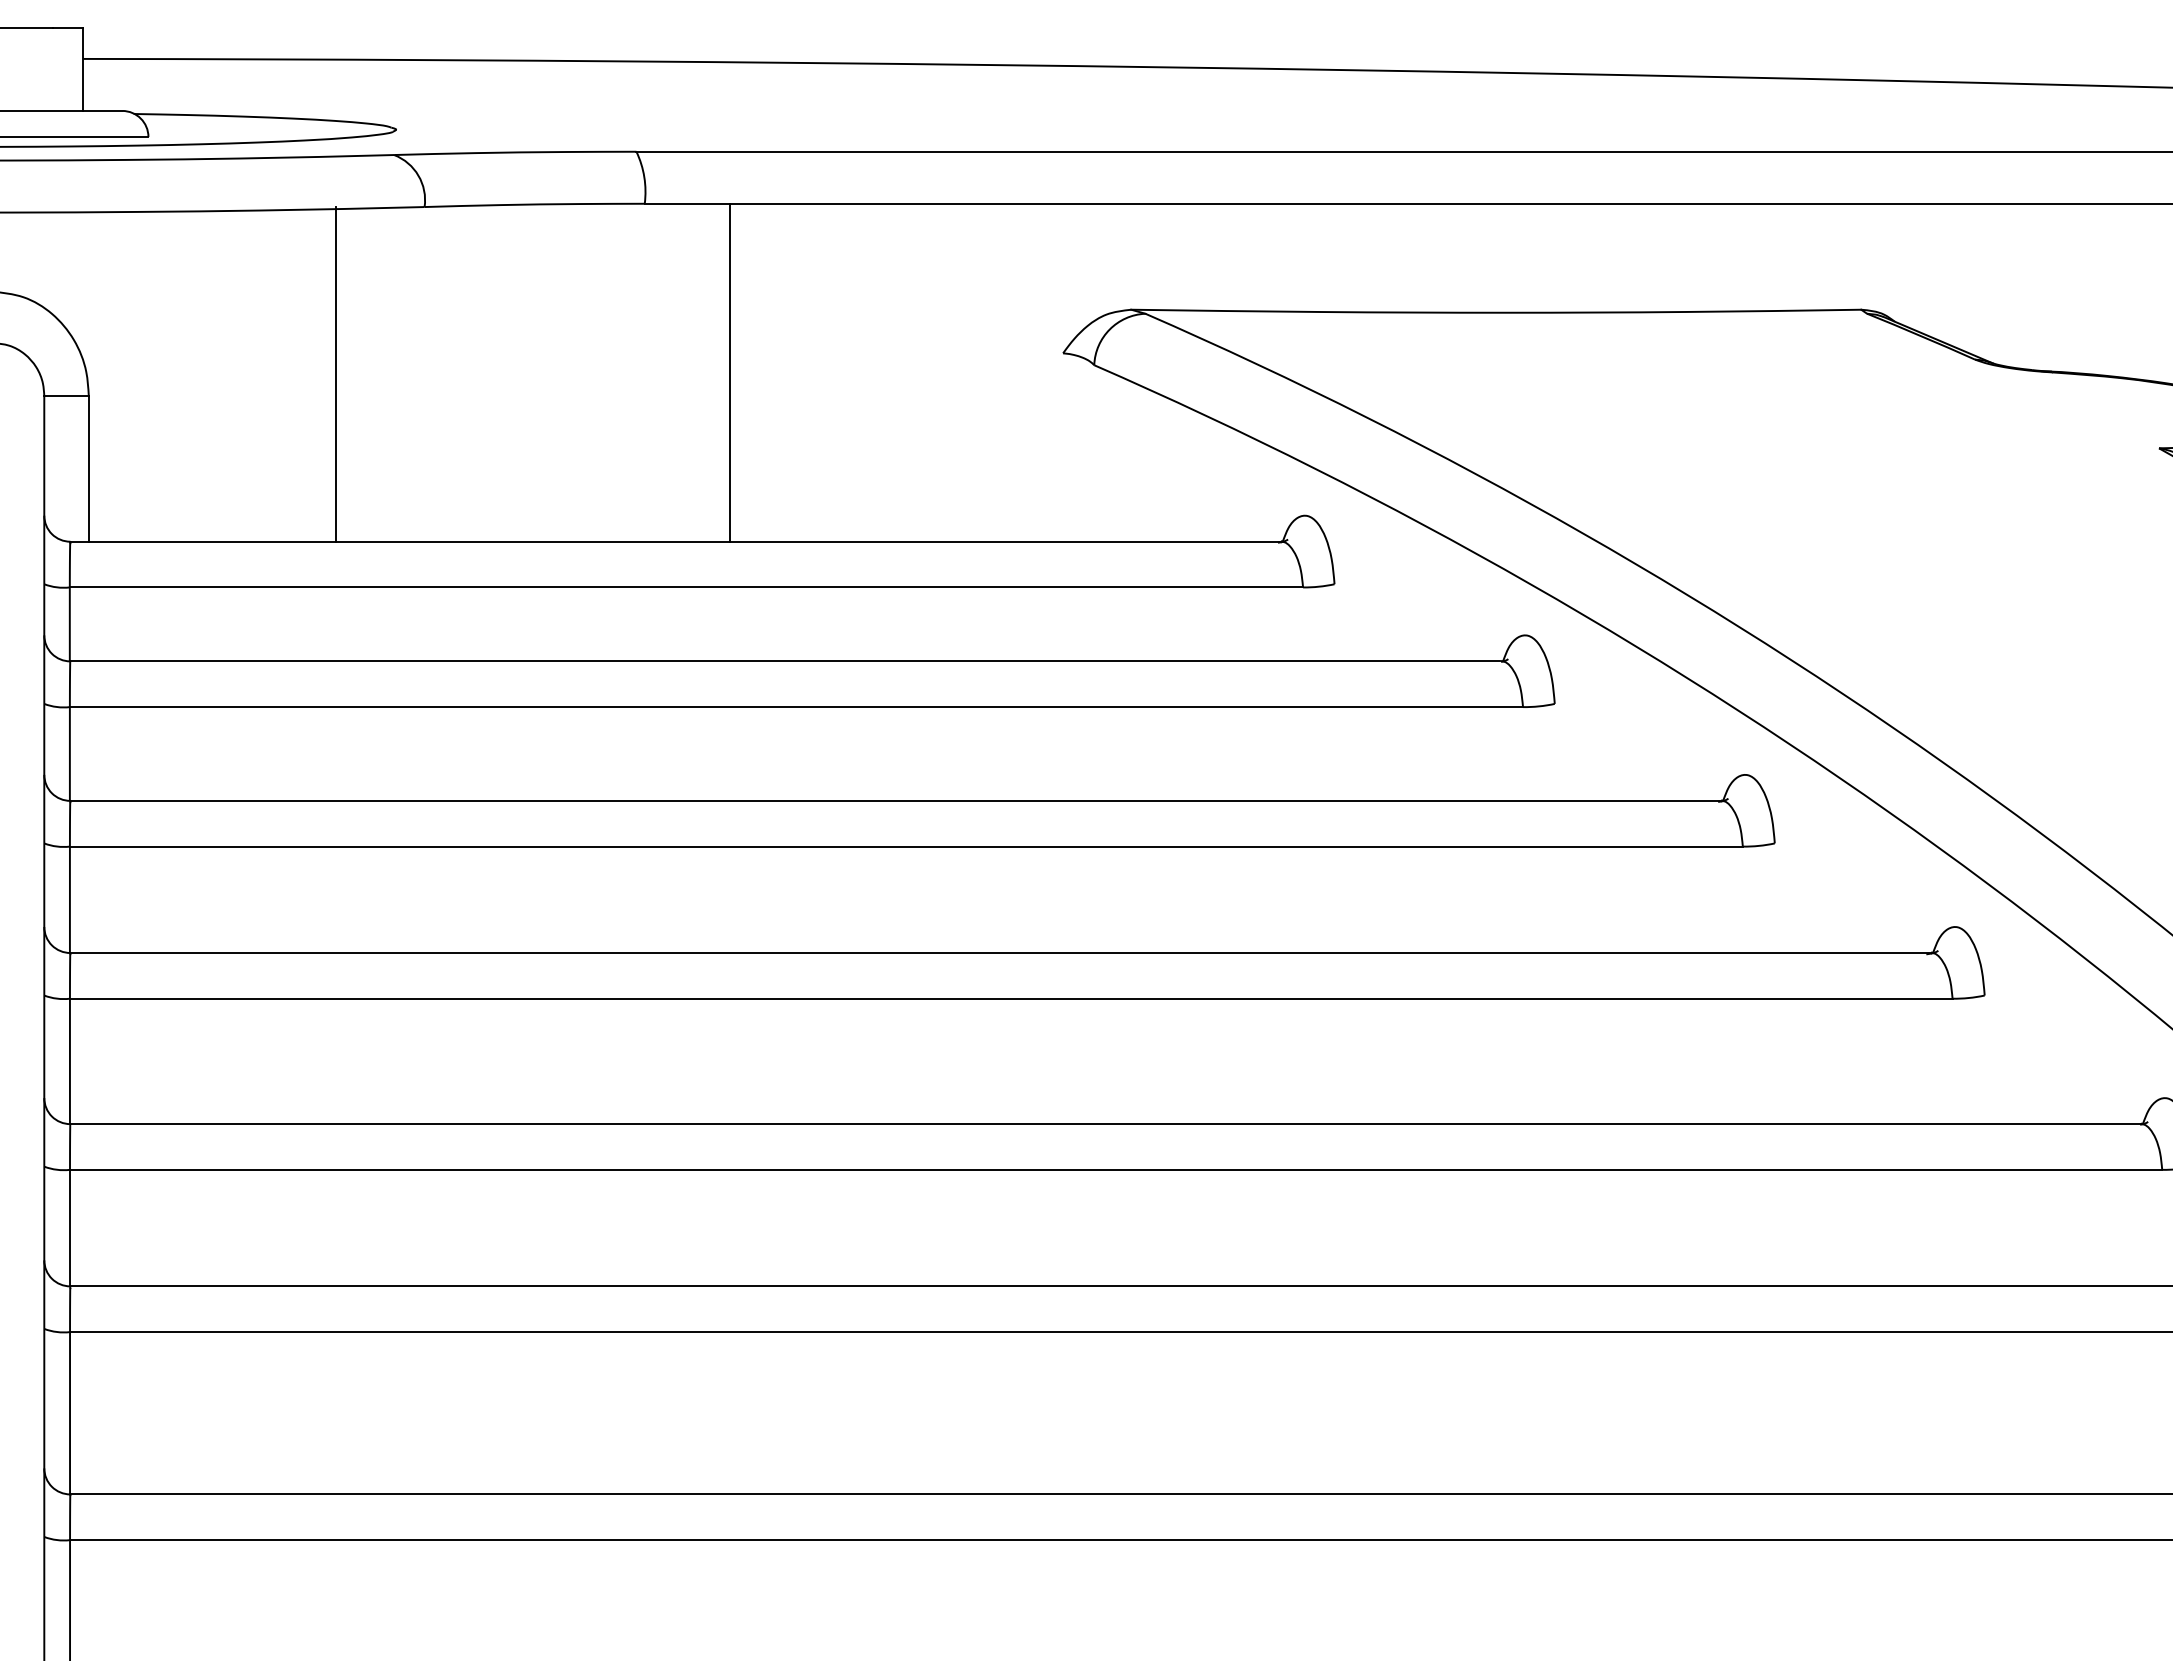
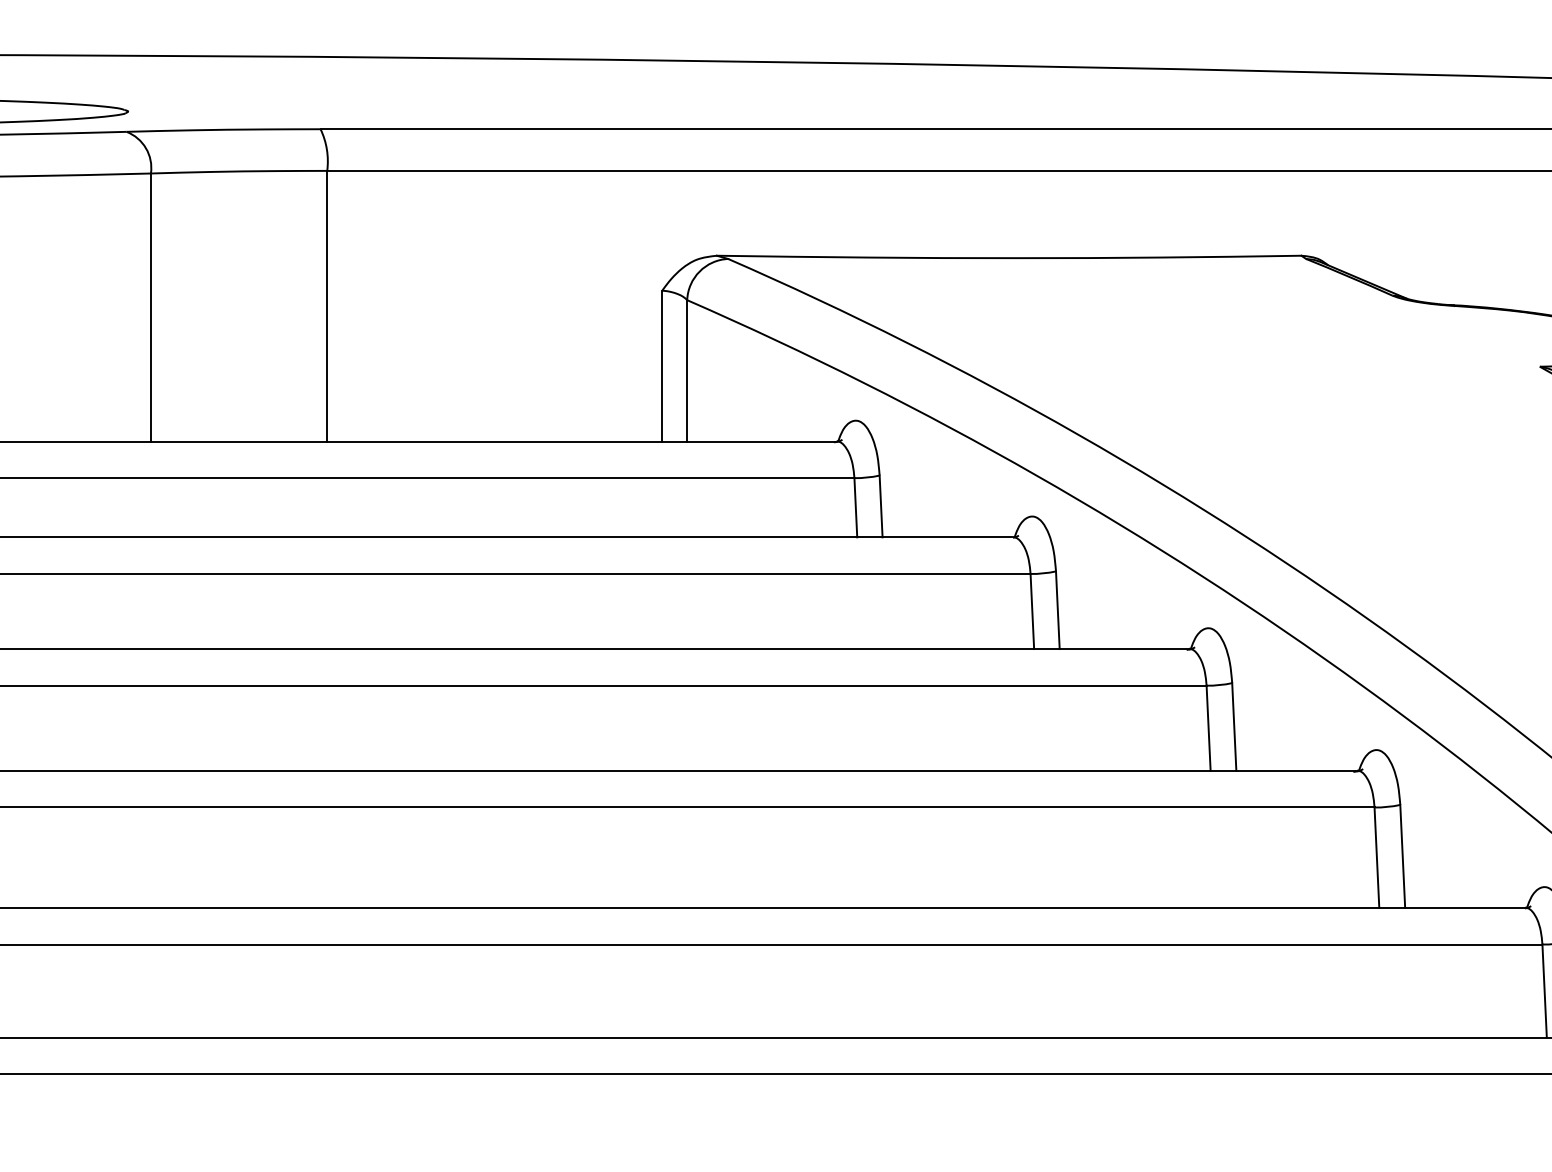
line: (729, 372) -> (327, 306), moved
line: (335, 374) -> (150, 307), moved
line: (1063, 447) -> (662, 366), added
line: (1094, 453) -> (687, 370), added
line: (1336, 622) -> (881, 506), added
line: (1304, 624) -> (855, 507), added
line: (1556, 751) -> (1057, 609), added
line: (1525, 753) -> (1032, 611), added
line: (1777, 898) -> (1234, 727), added
line: (1744, 899) -> (1207, 728), added
line: (1987, 1059) -> (1402, 856), added
line: (1955, 1061) -> (1376, 857), added
line: (2164, 1227) -> (1544, 990), added

